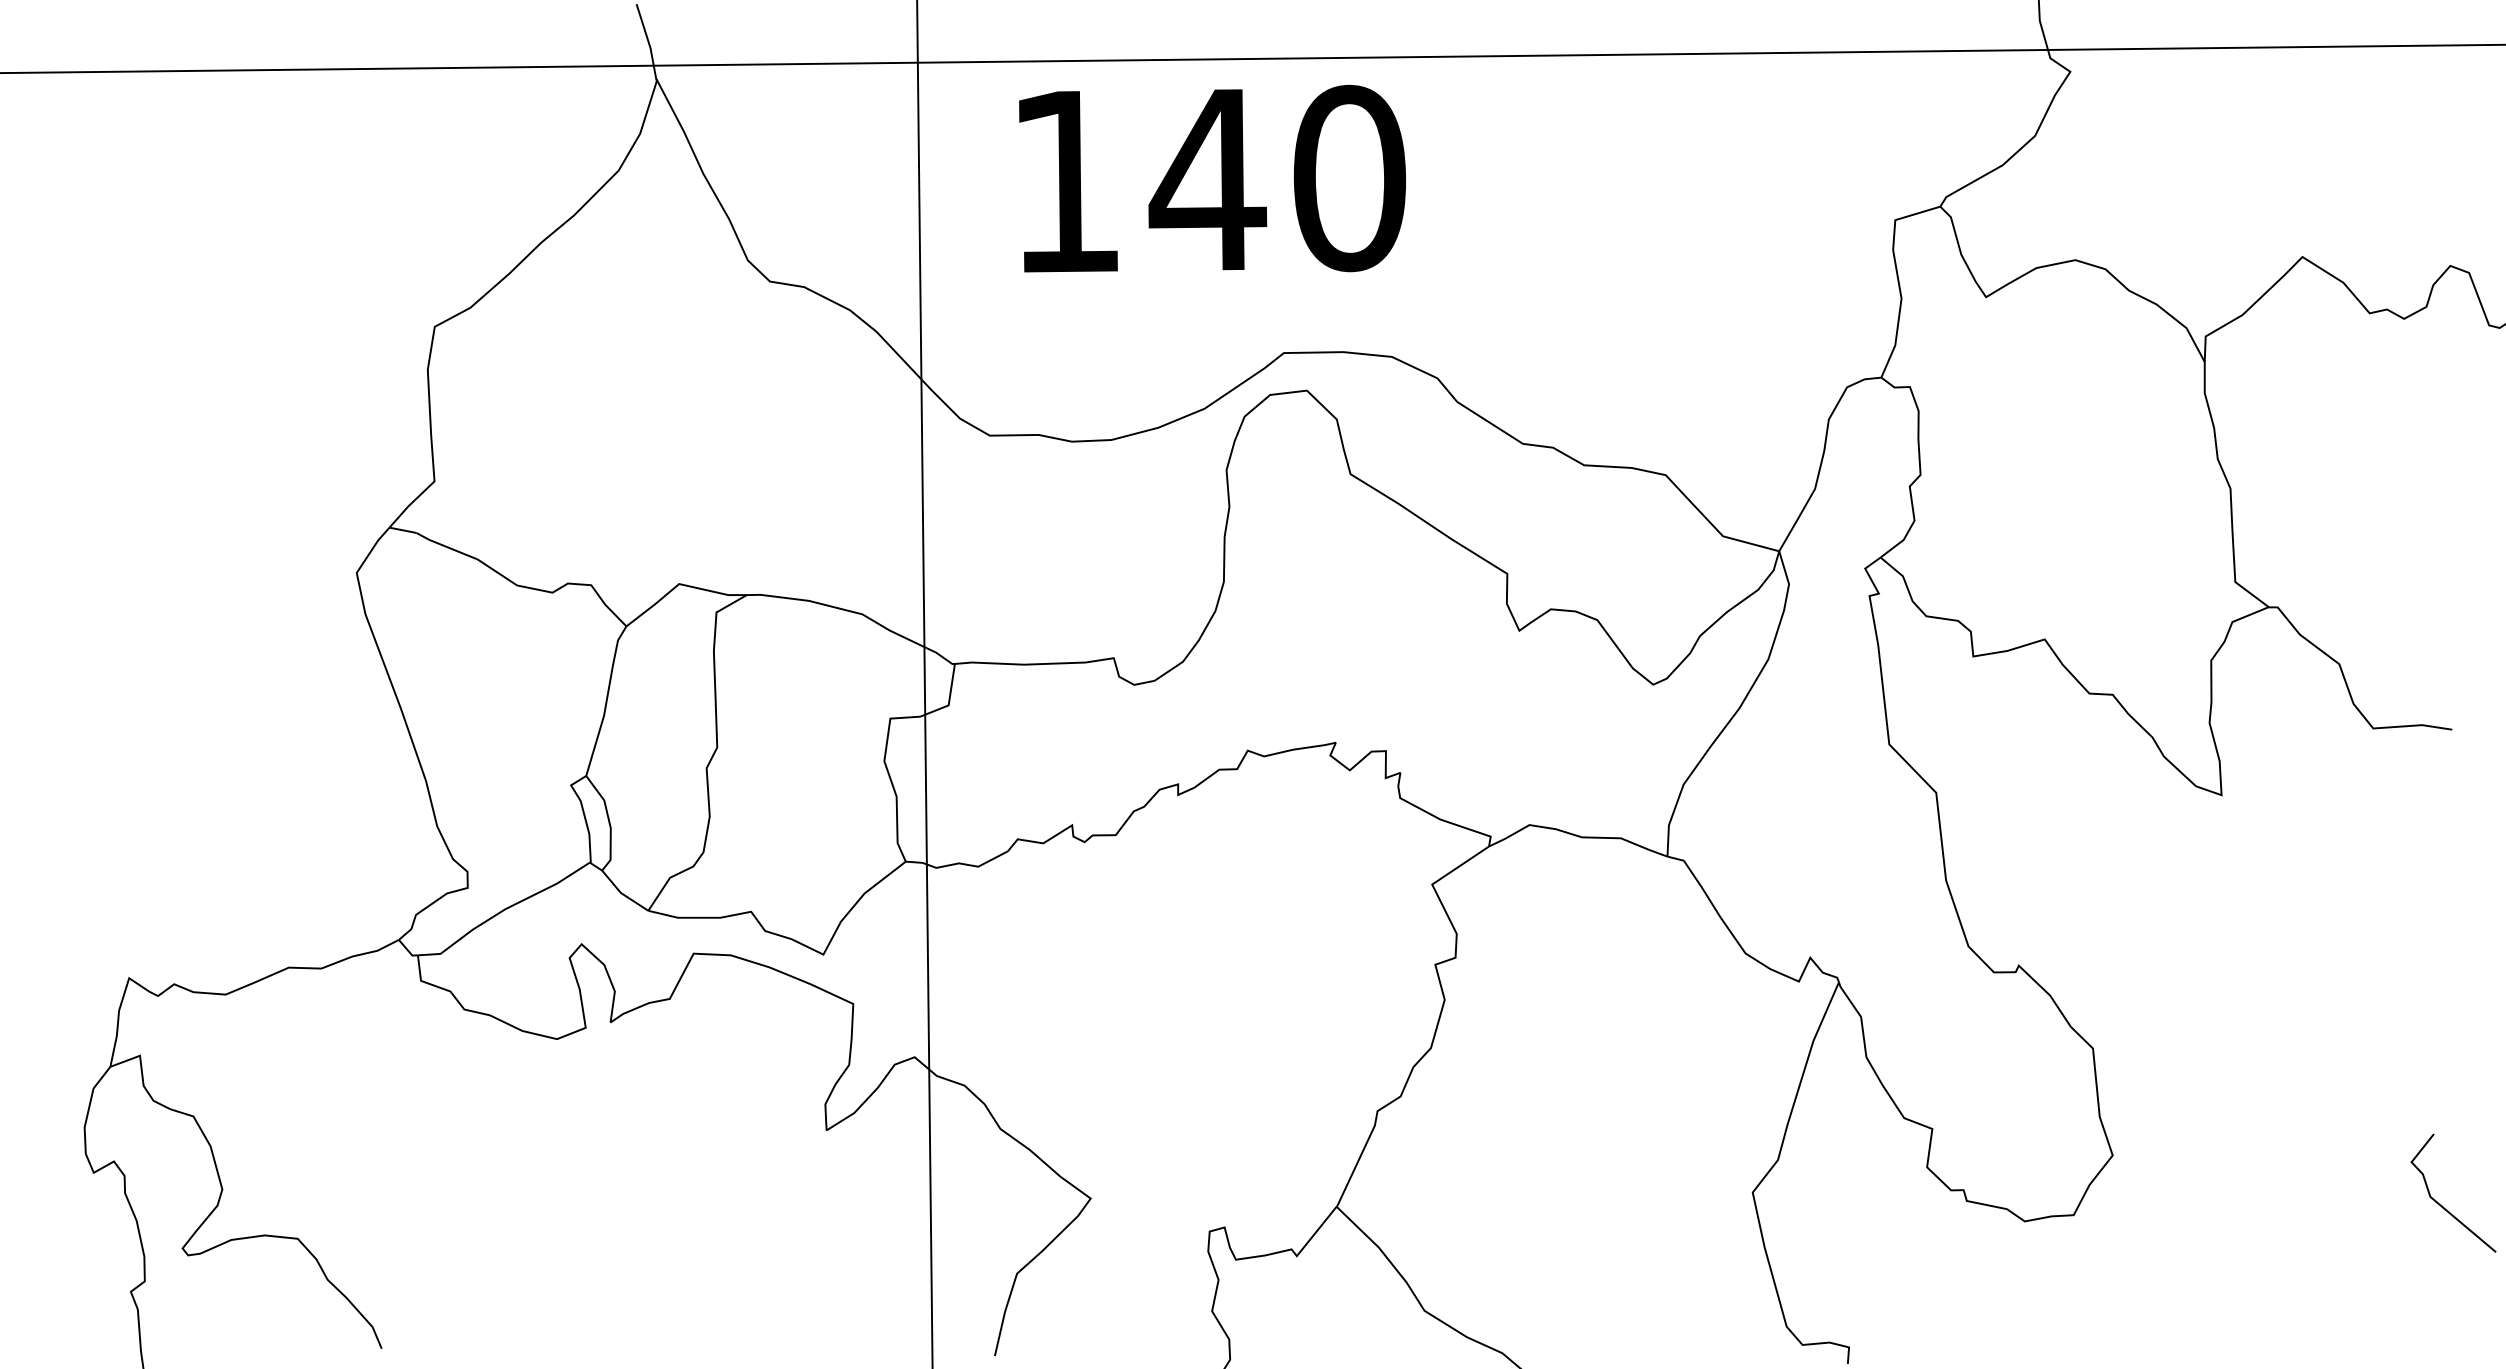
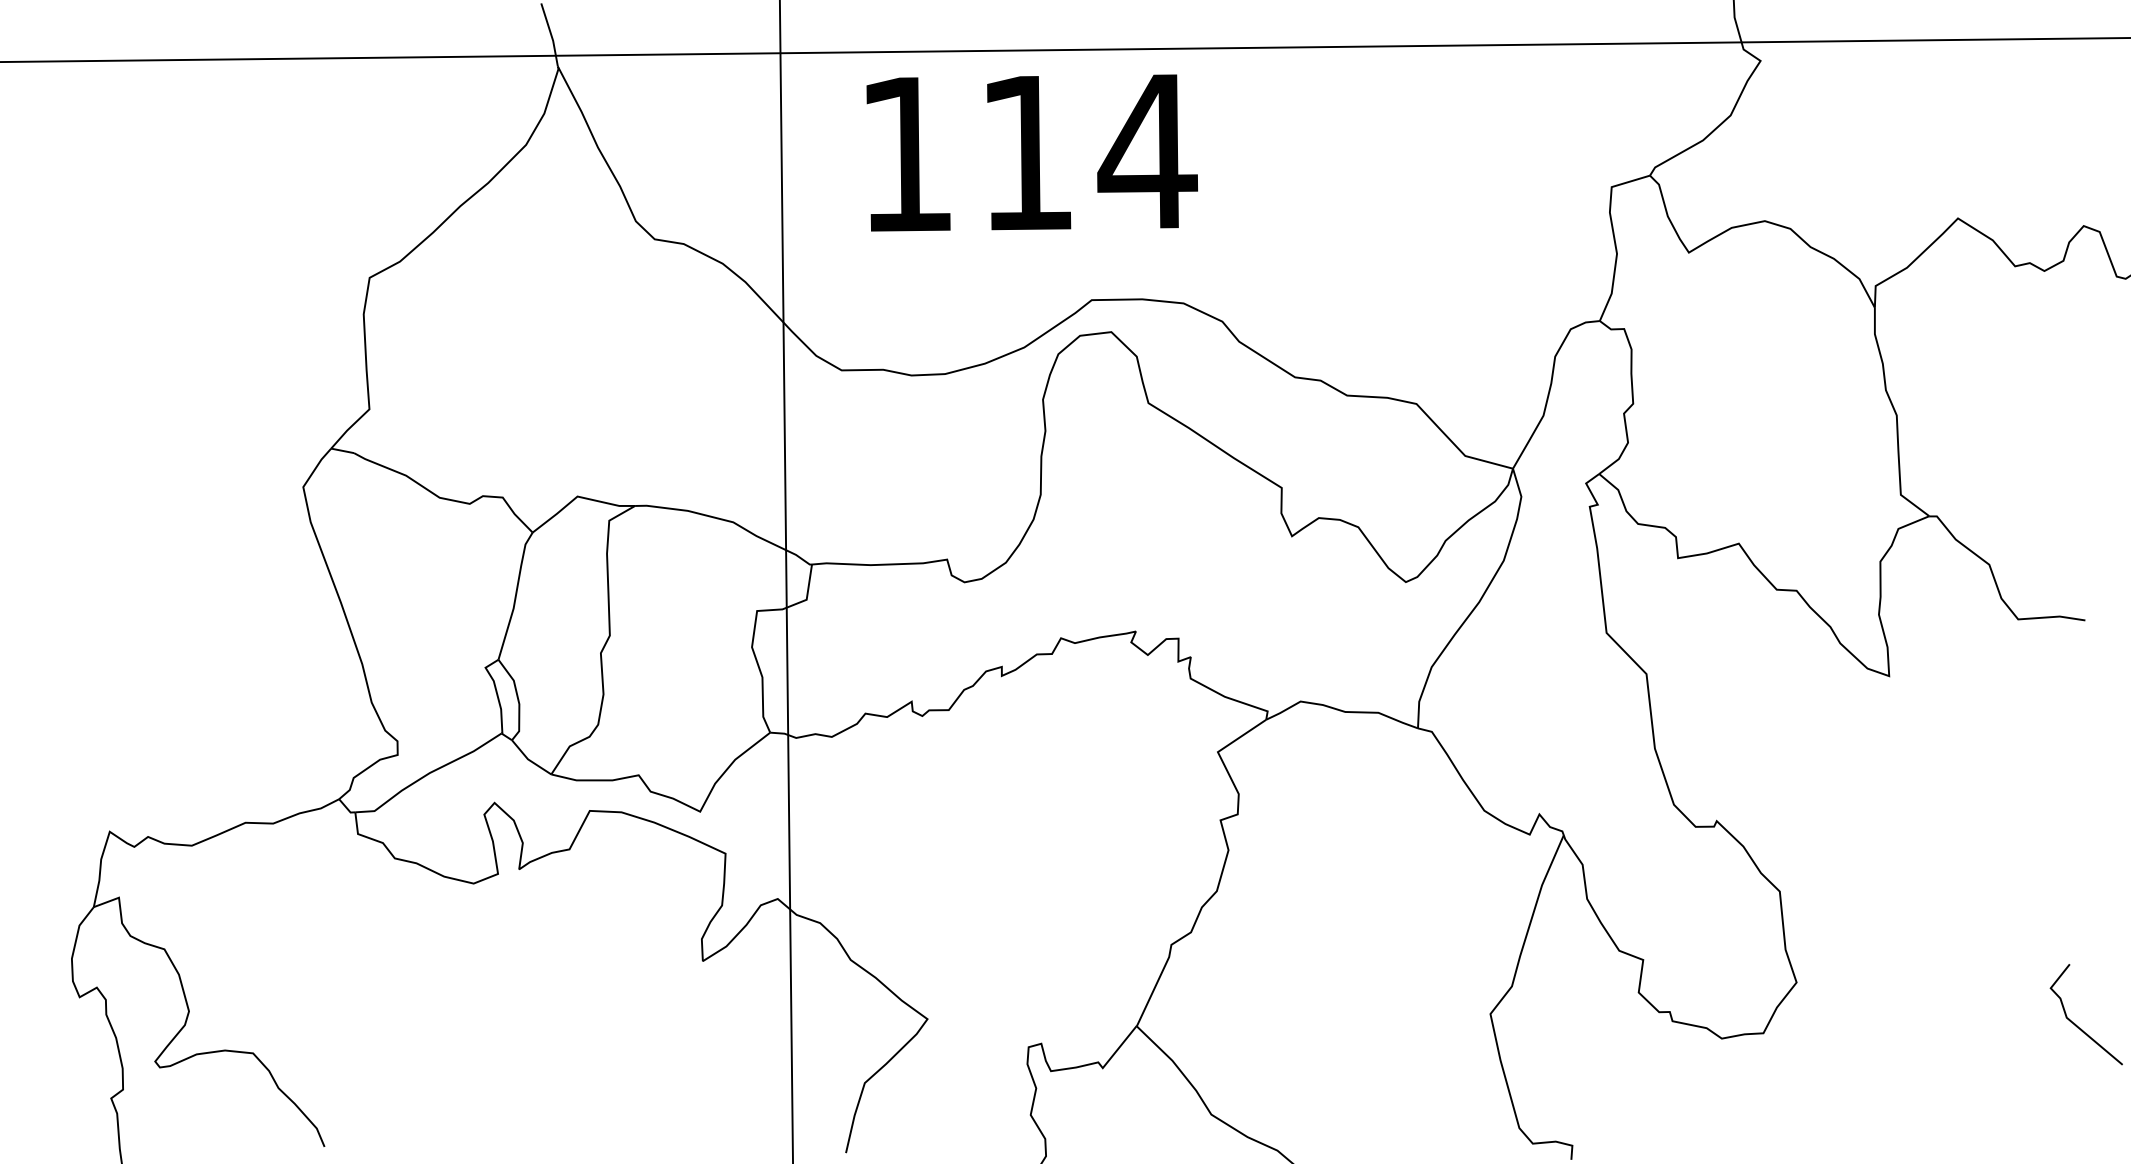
text: (1278, 178) -> (1087, 151), 140 -> 114

